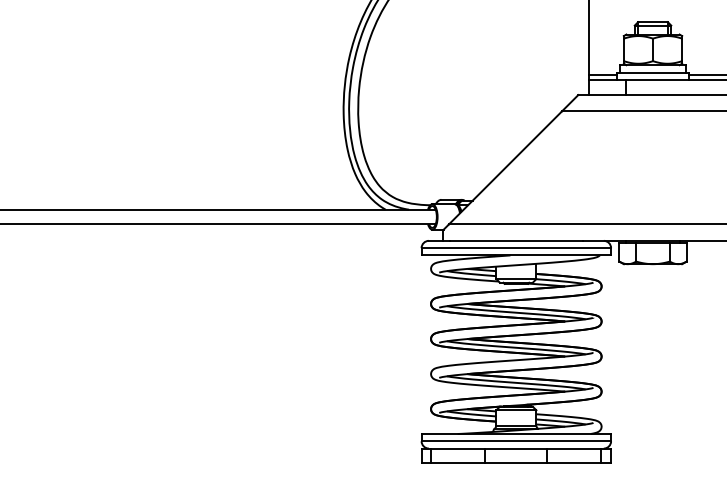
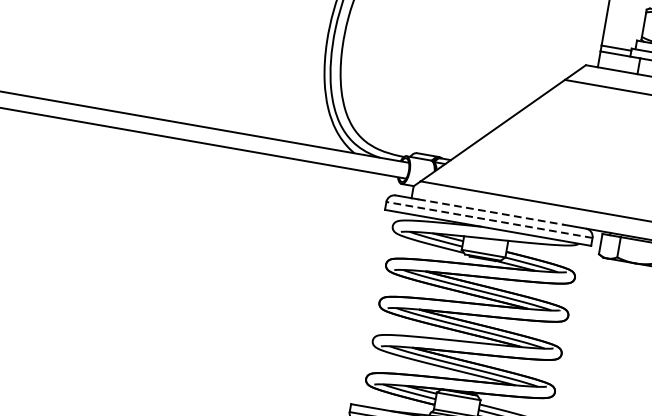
line: (516, 240) -> (491, 211), solid -> dashed
line: (516, 248) -> (489, 220), solid -> dashed

